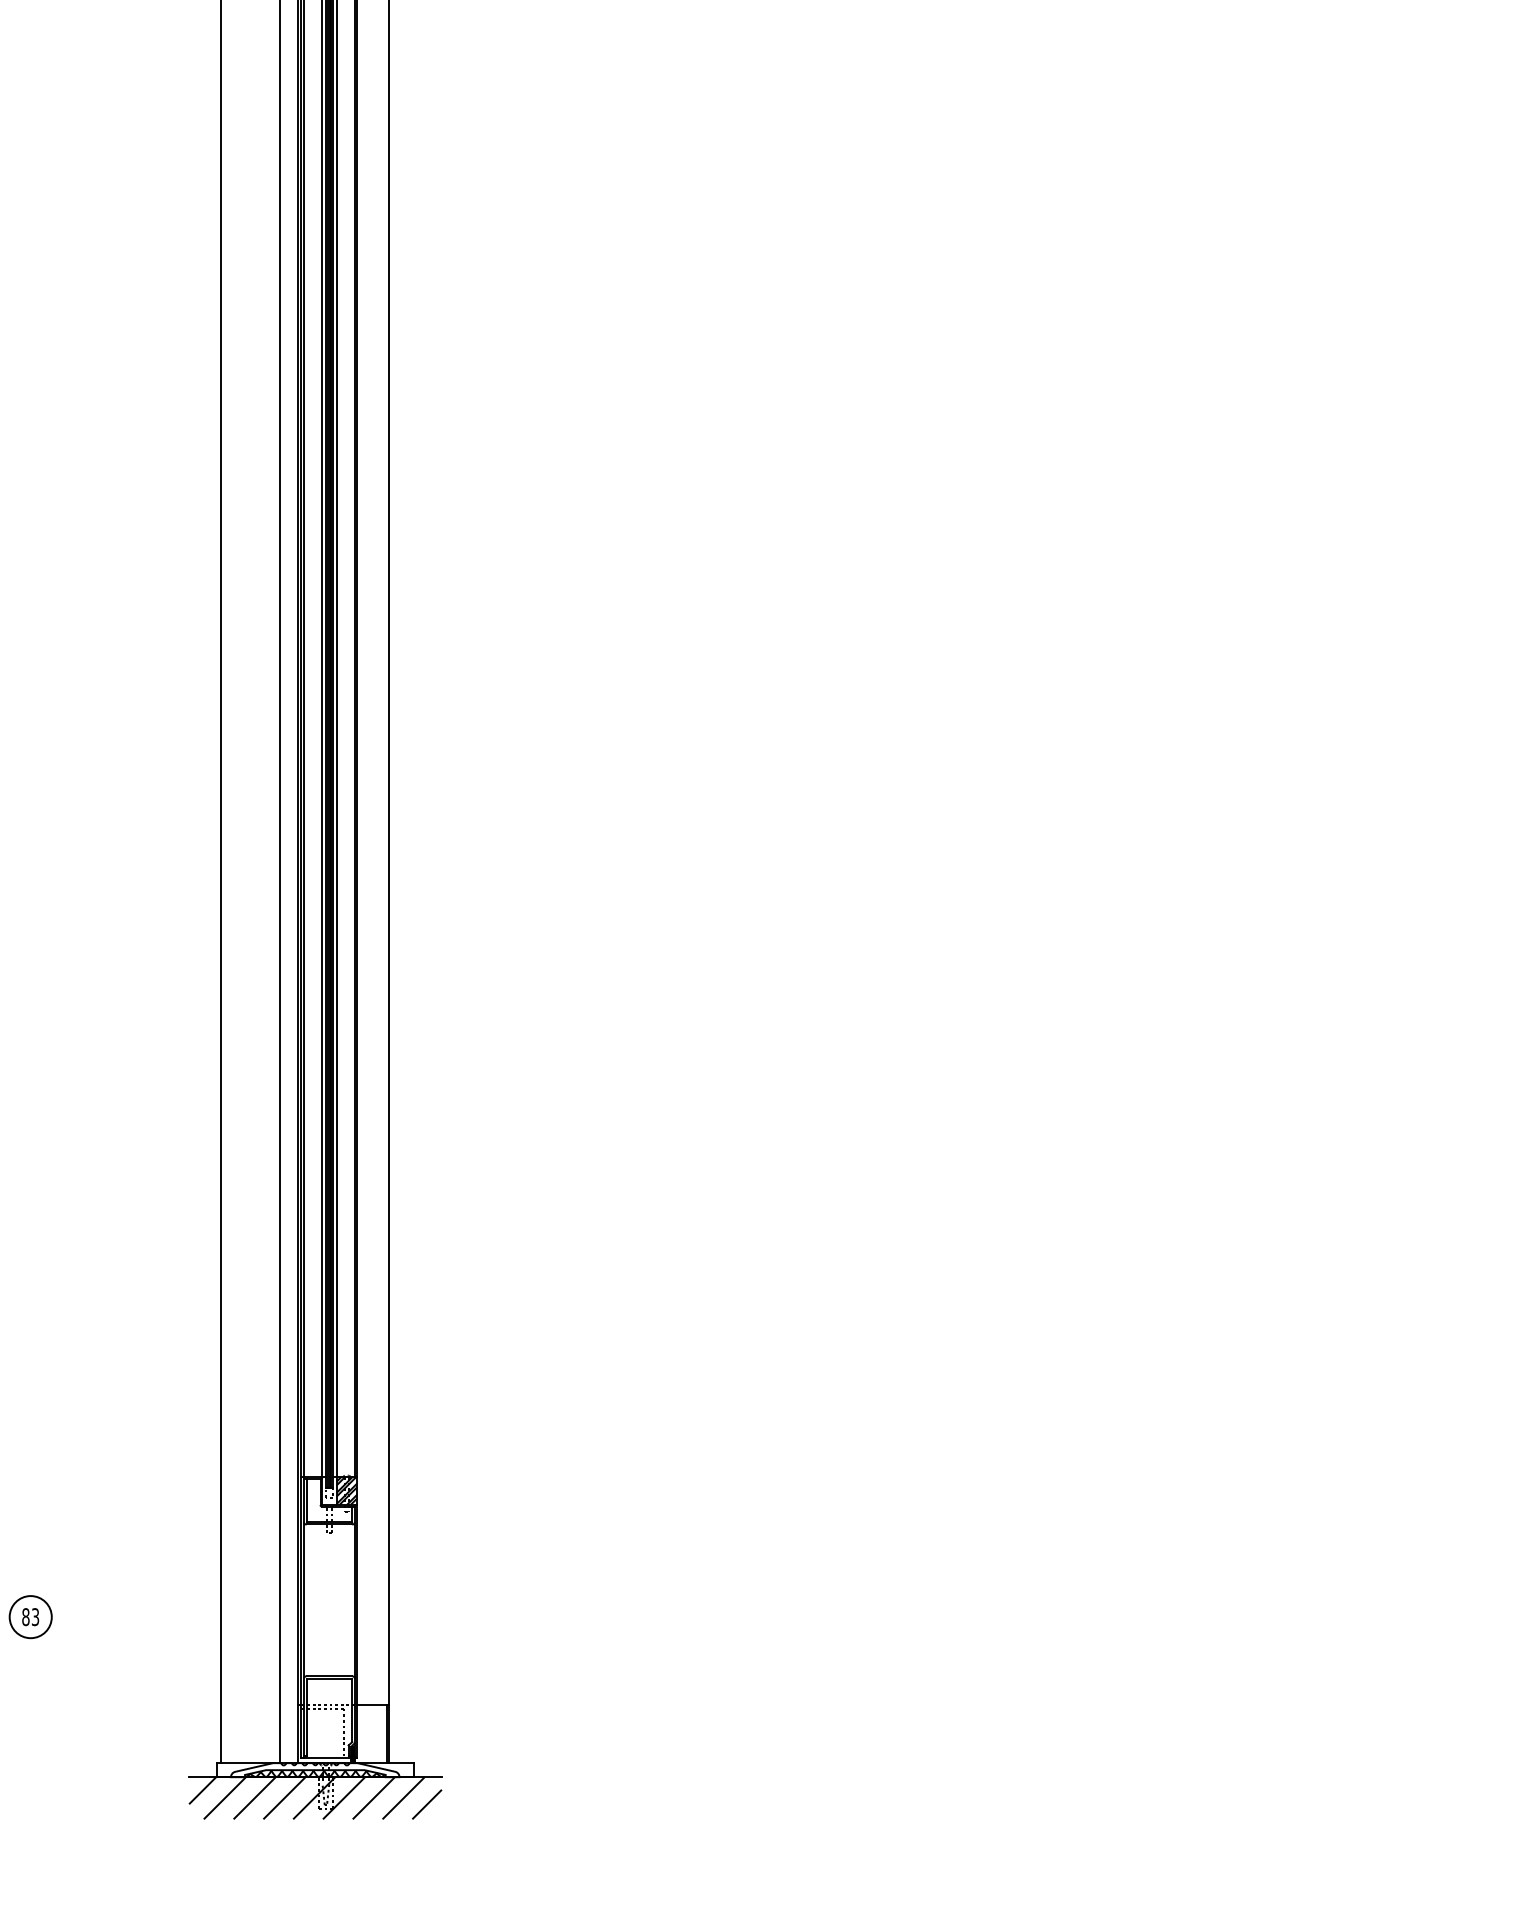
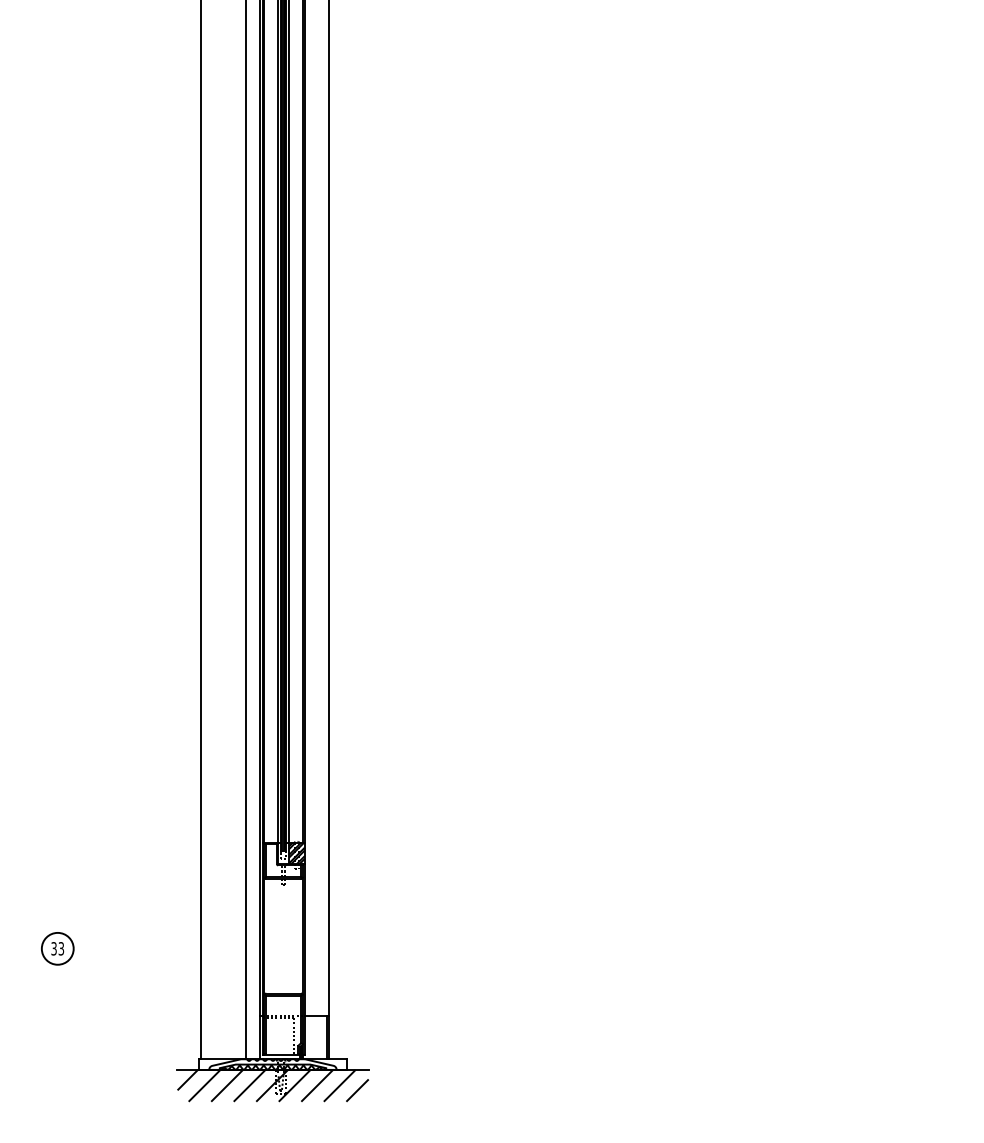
text: (25, 1617) -> (53, 949), 83 -> 33

